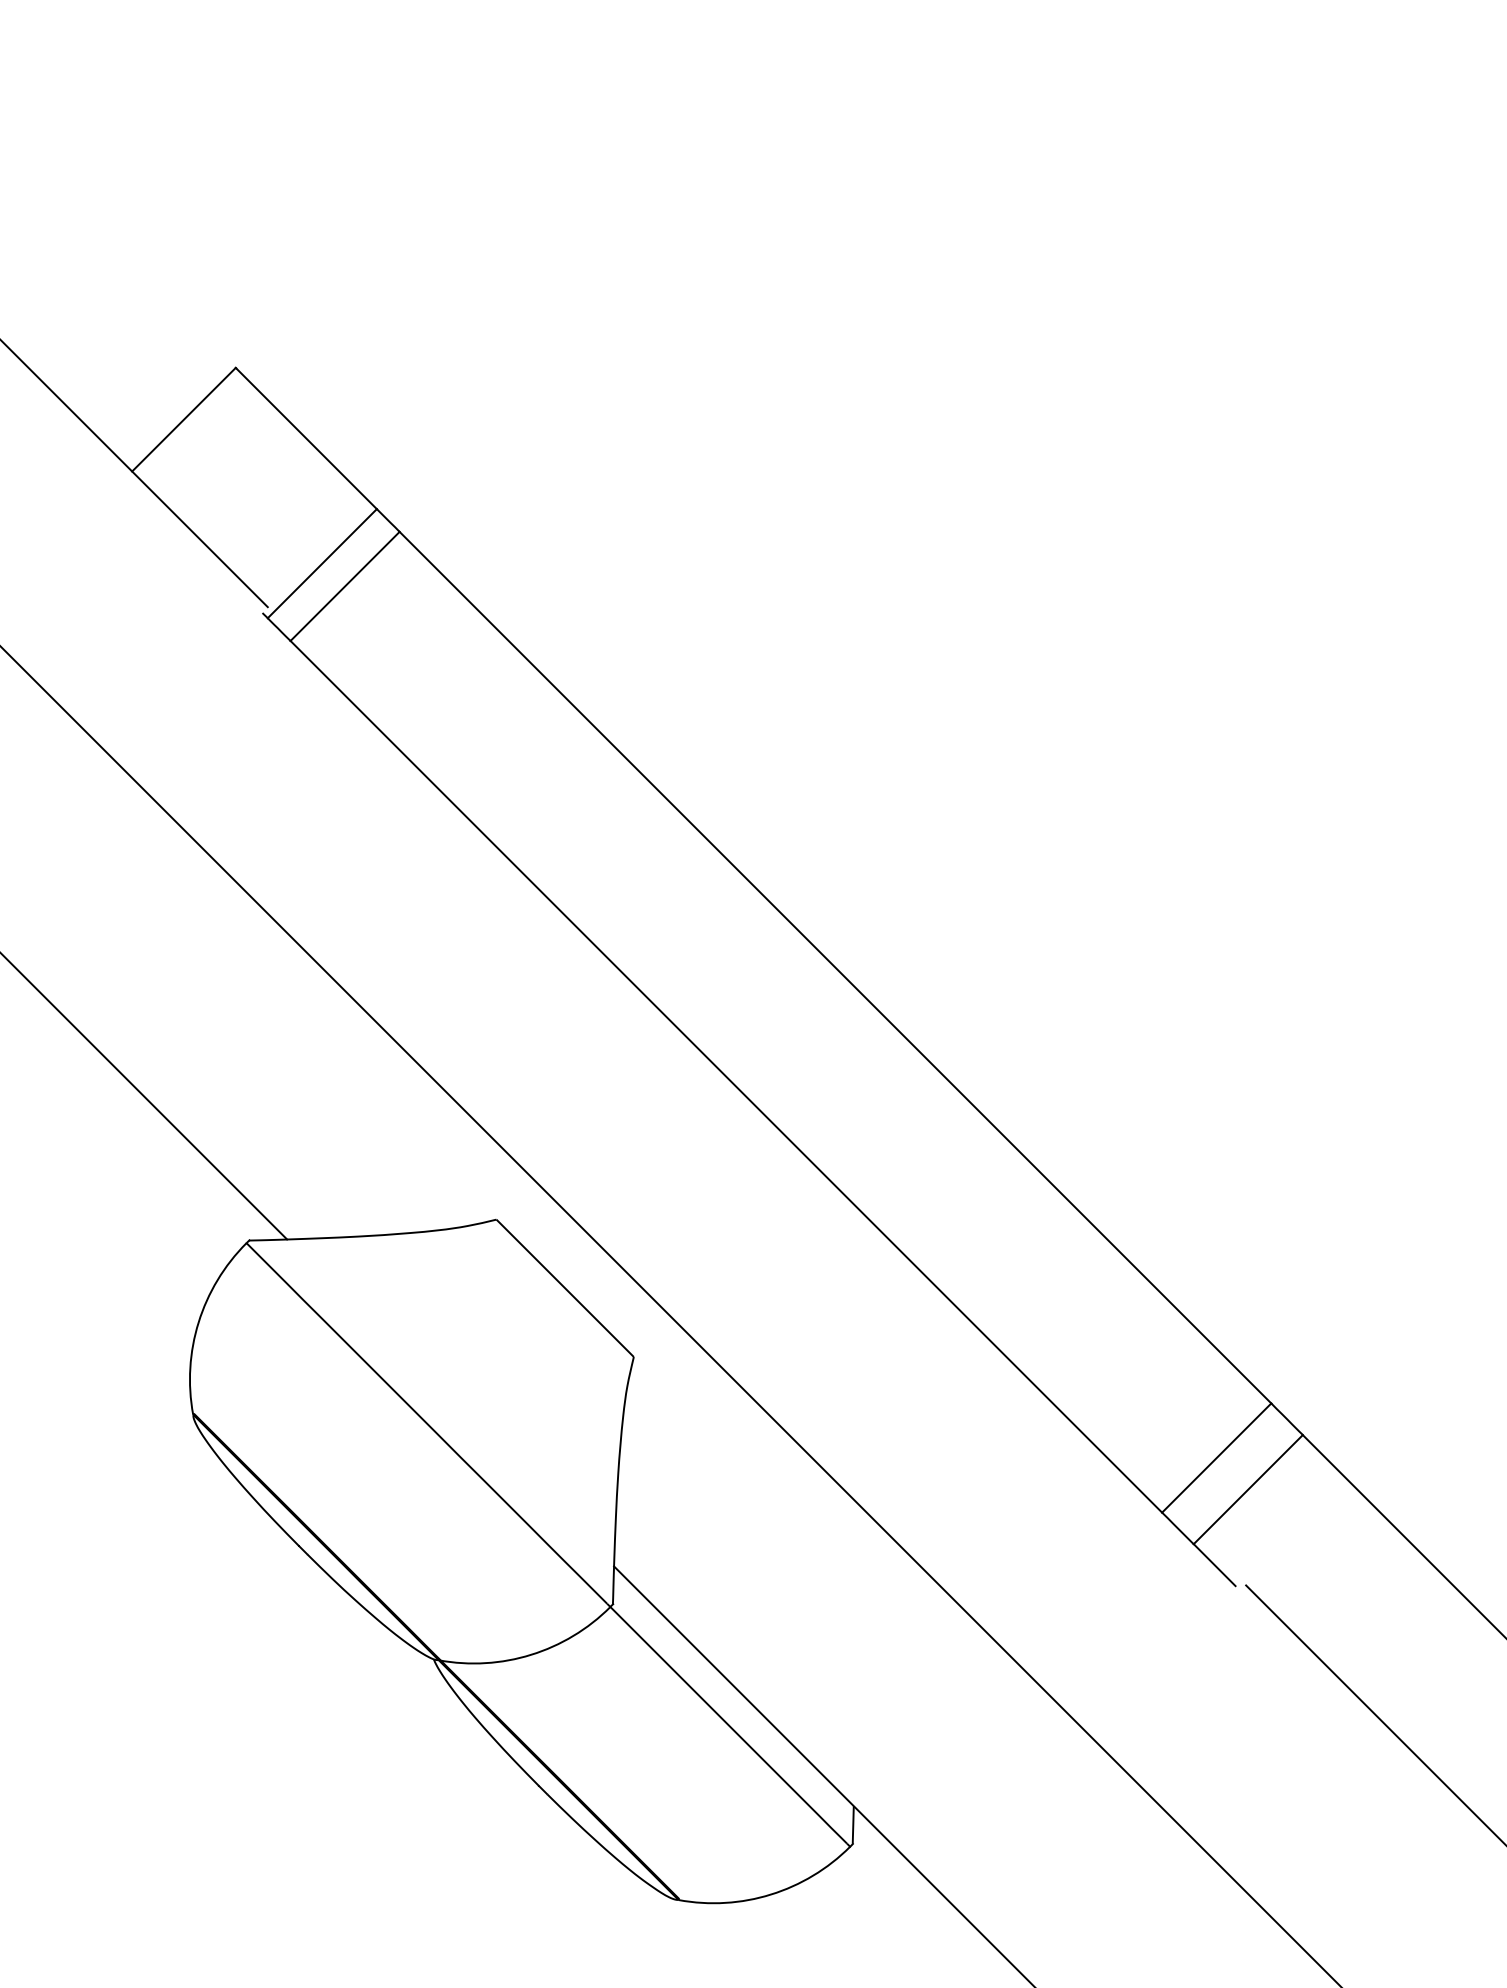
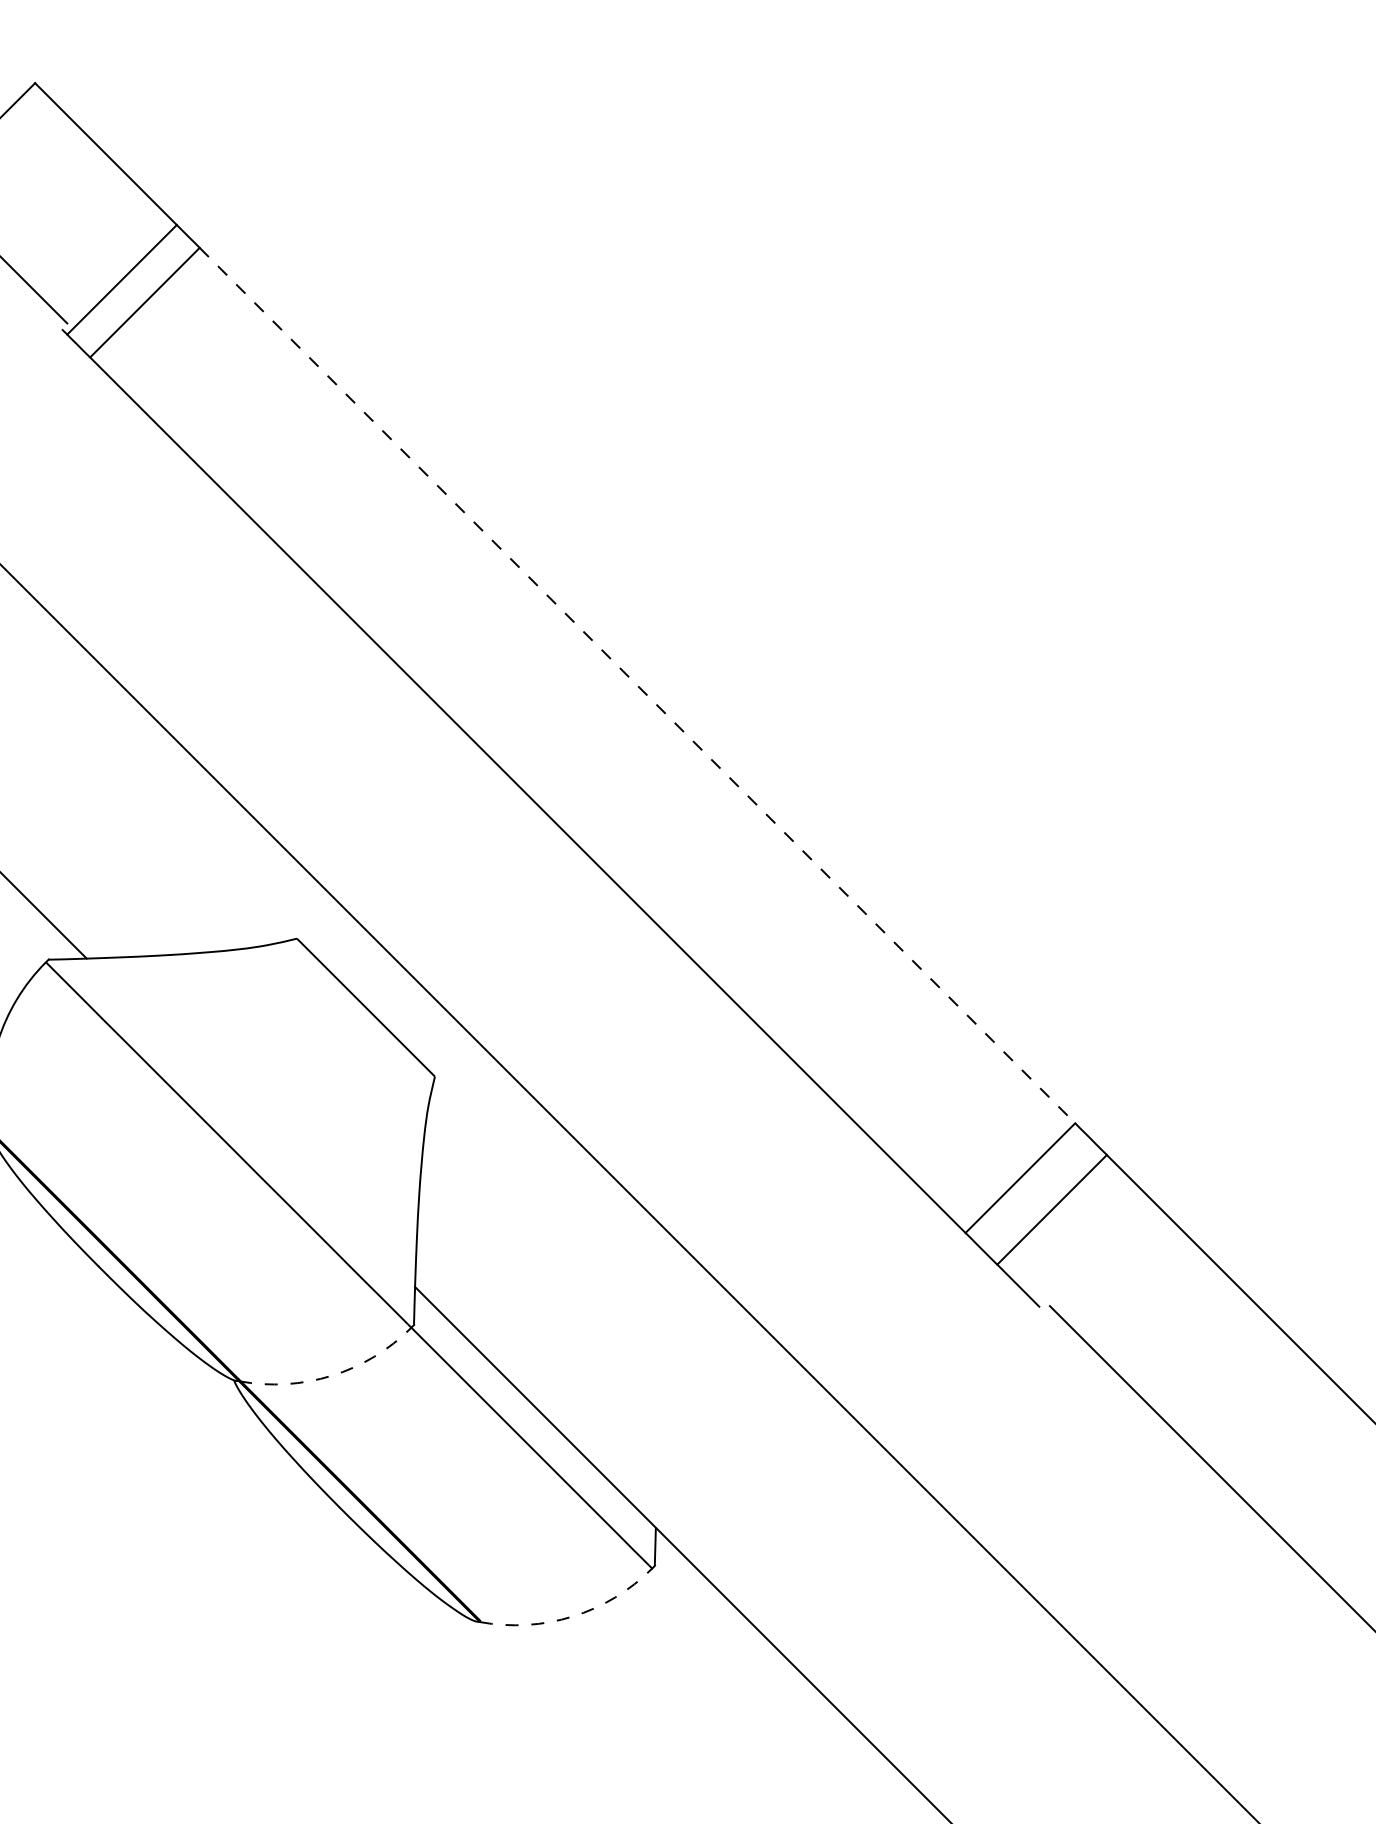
line: (835, 968) -> (637, 686), solid -> dashed
arc: (531, 1654) -> (332, 1375), solid -> dashed
arc: (770, 1894) -> (572, 1616), solid -> dashed

